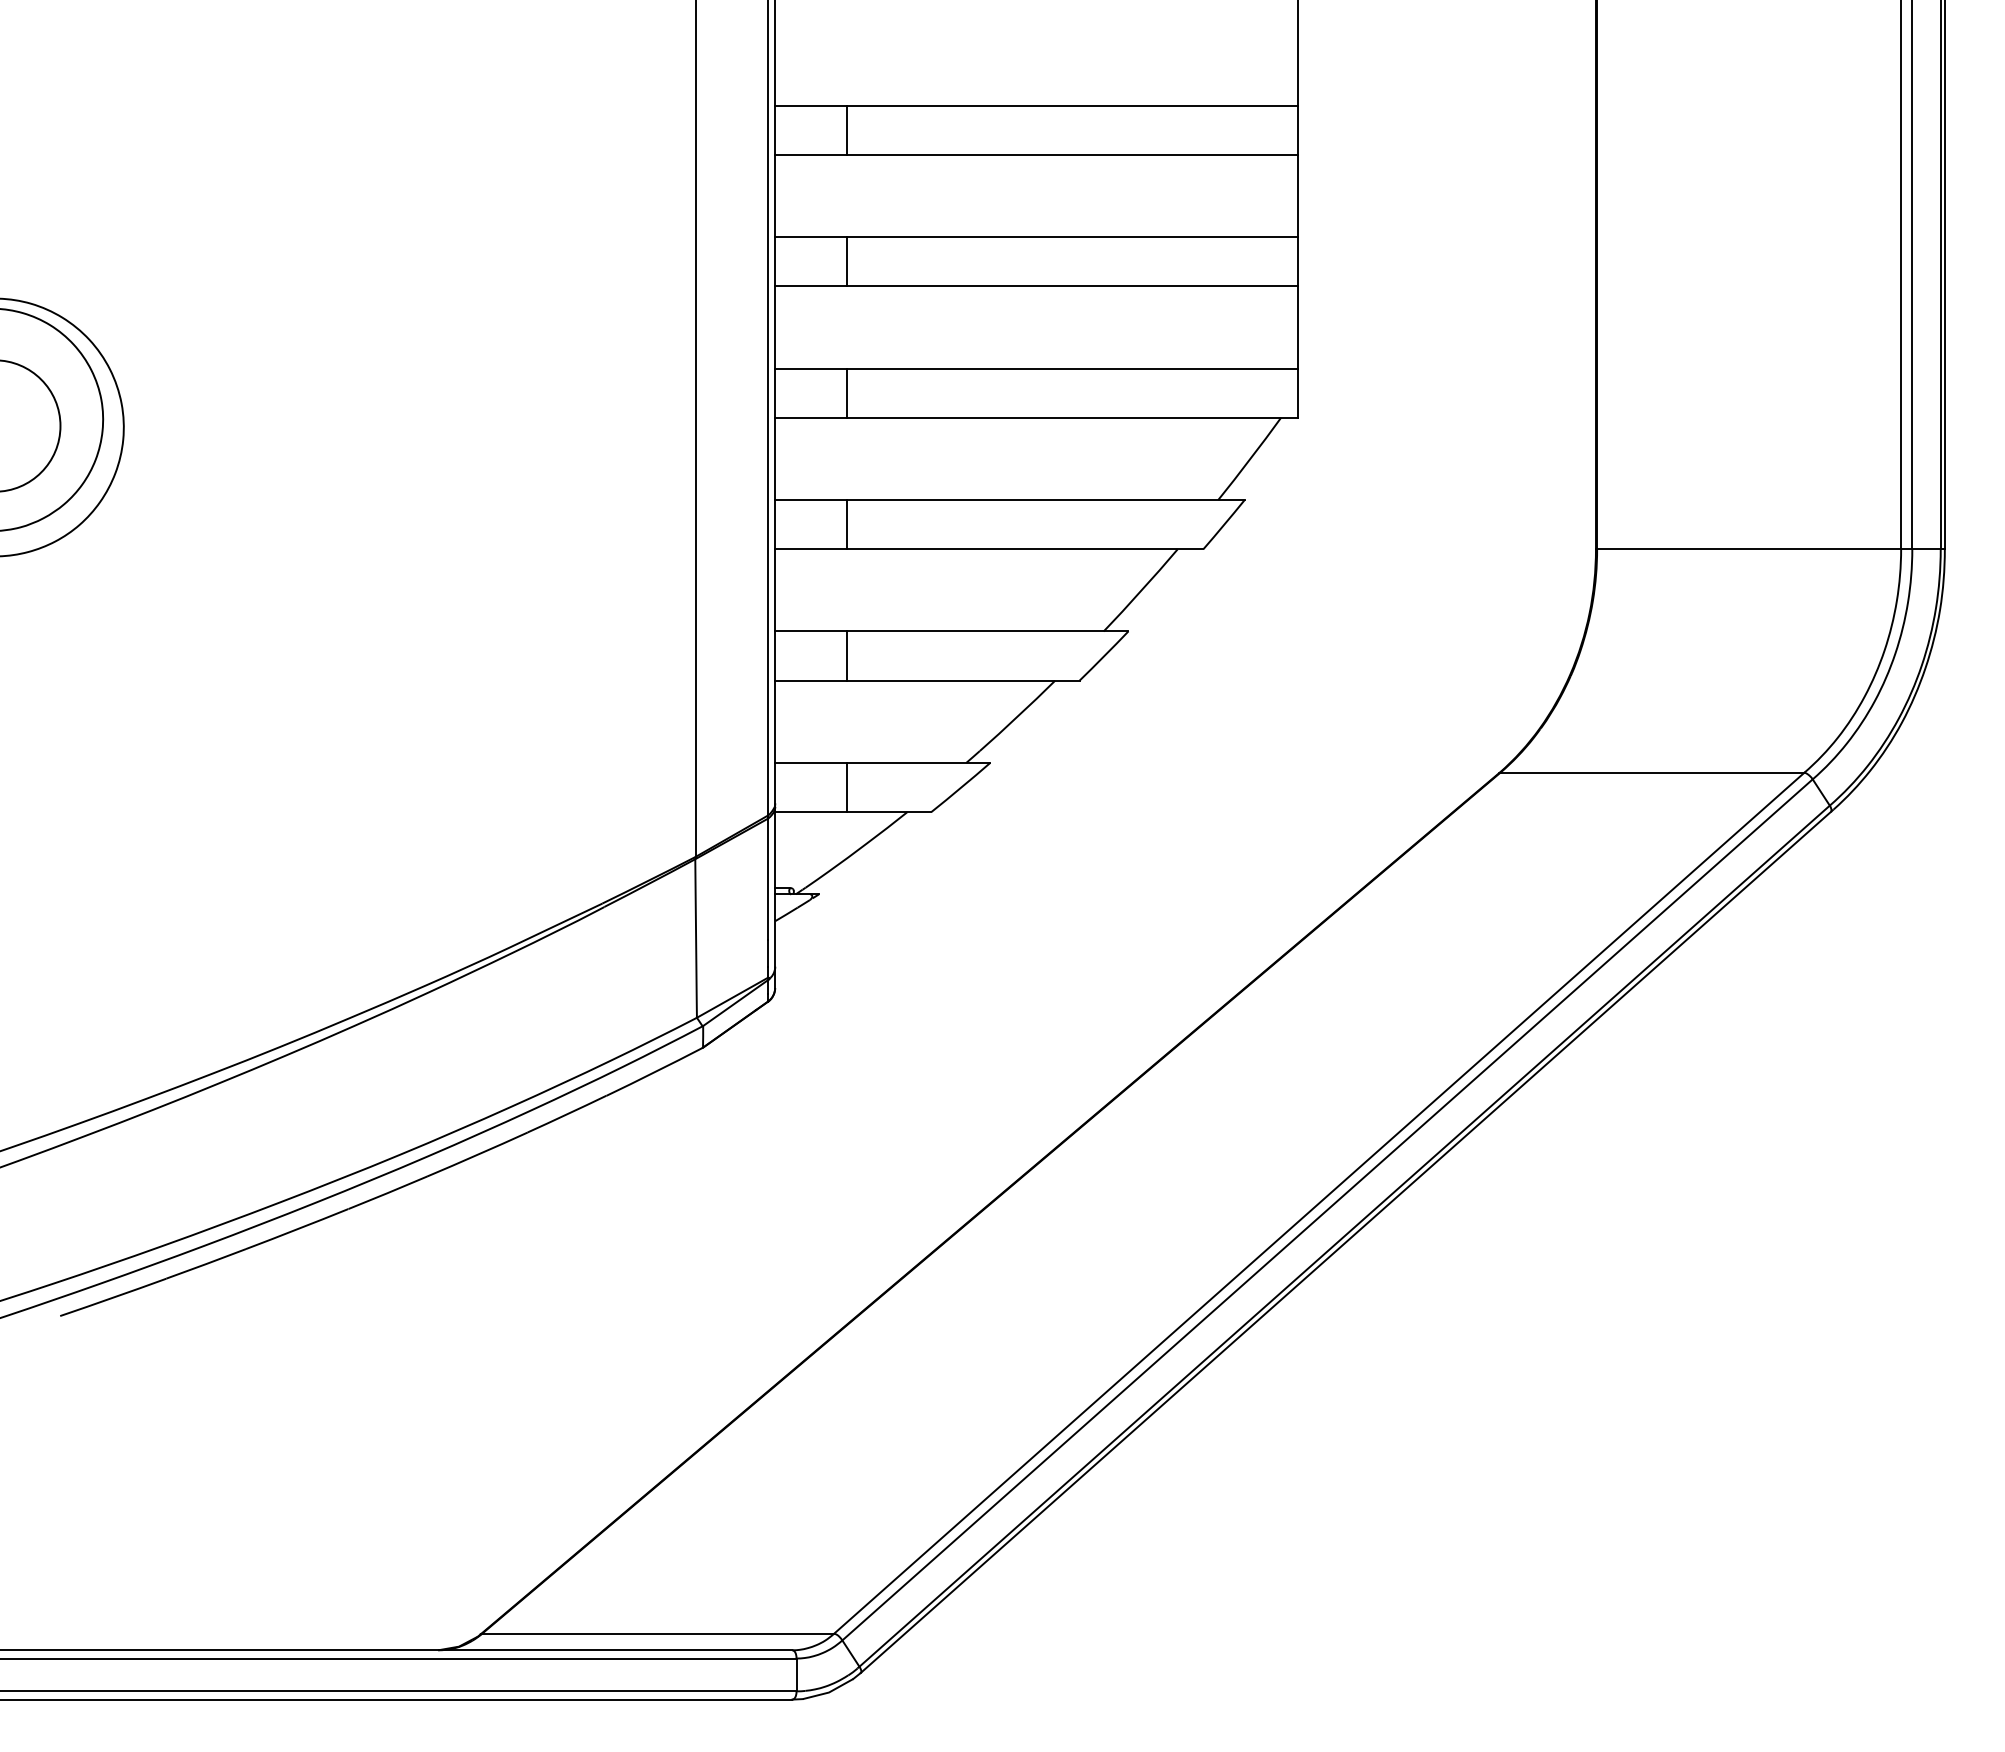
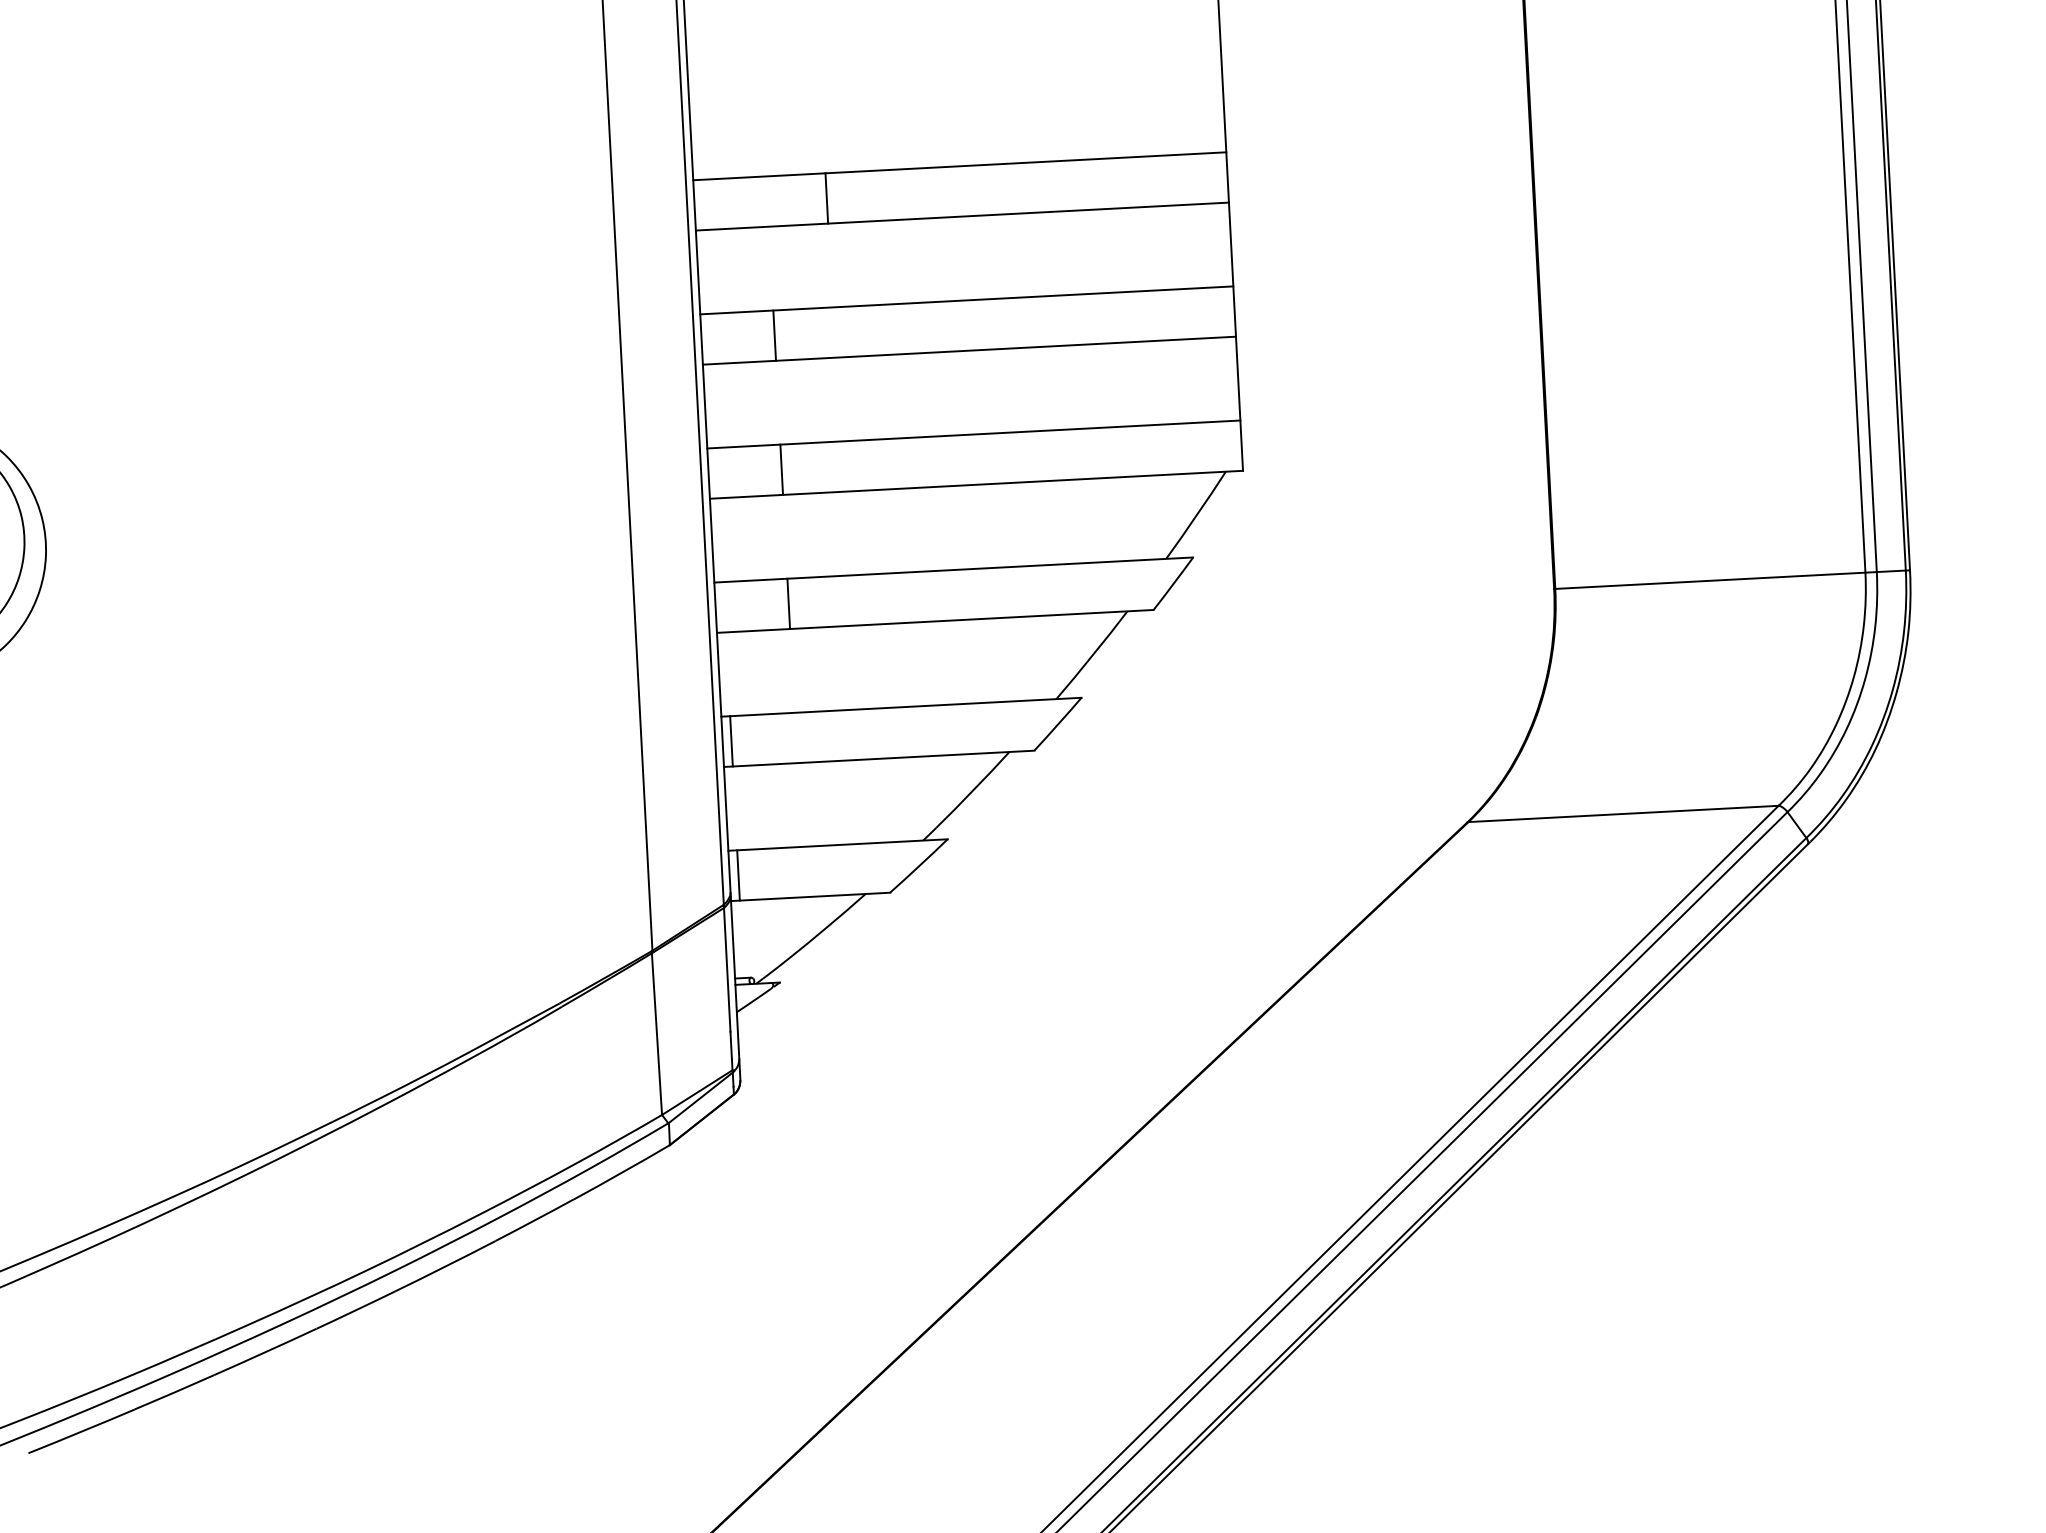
line: (846, 129) -> (826, 197), moved
line: (846, 655) -> (730, 740), moved
line: (846, 787) -> (738, 875), moved

